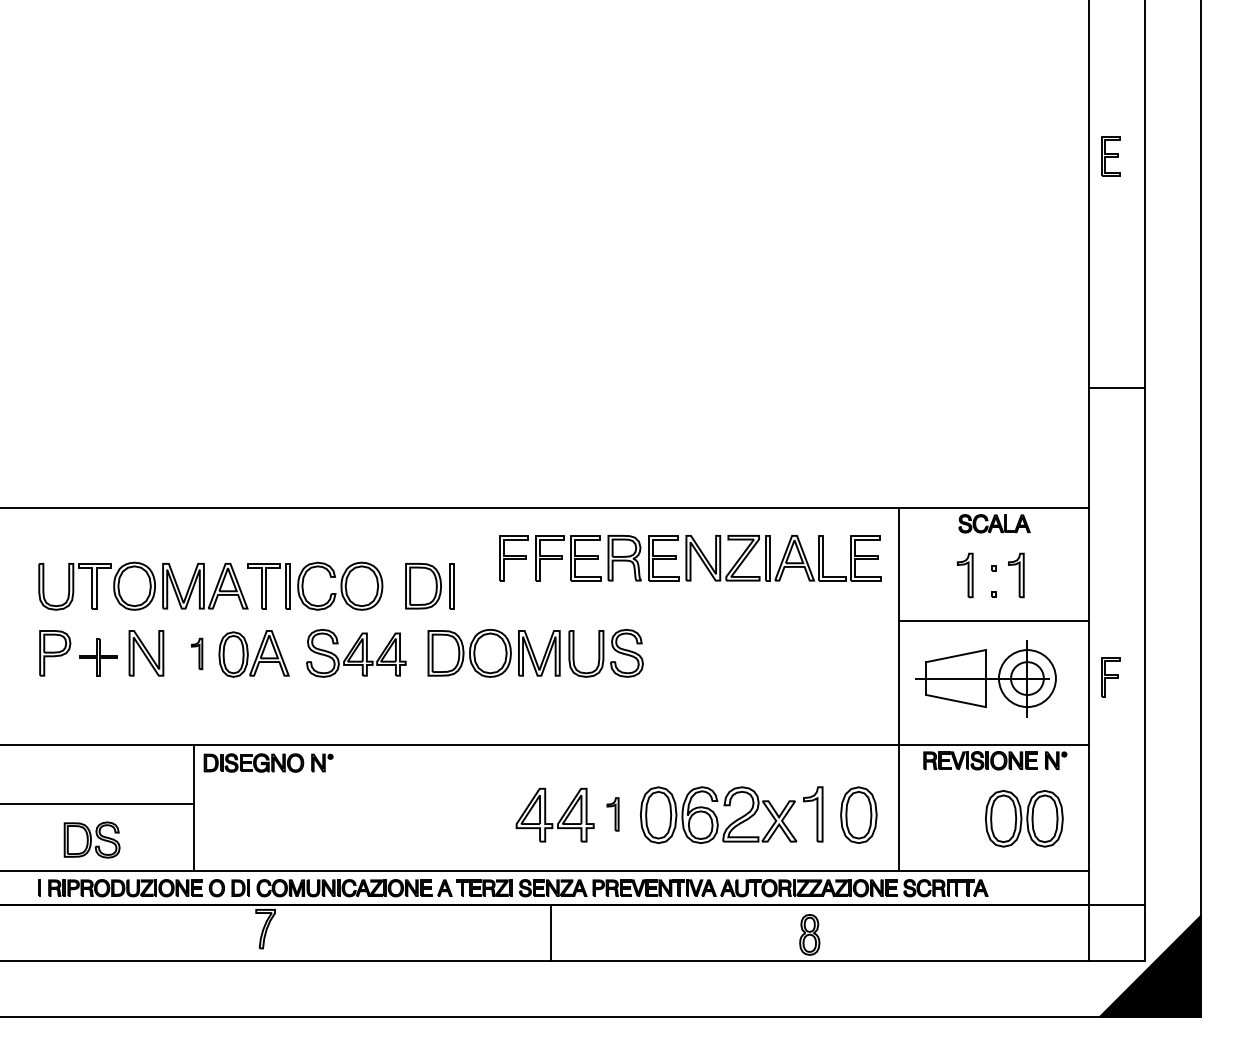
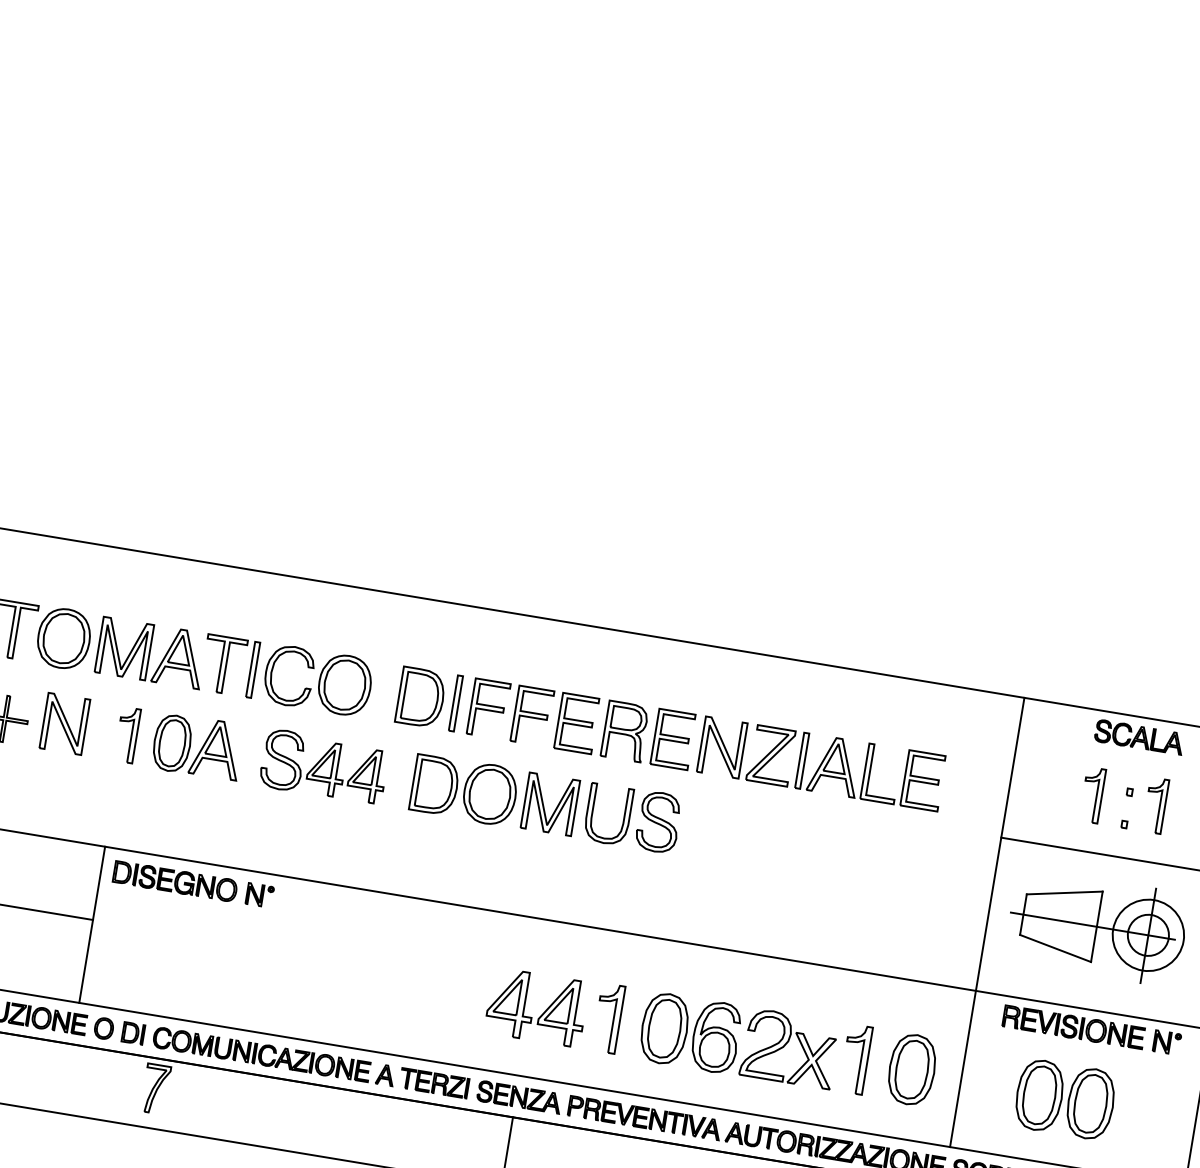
part: (690, 558) -> (706, 745), moved
part: (196, 653) -> (126, 734), size x1.43
part: (612, 814) -> (607, 1018), size x1.67
part: (1024, 818) -> (1065, 1099), moved

